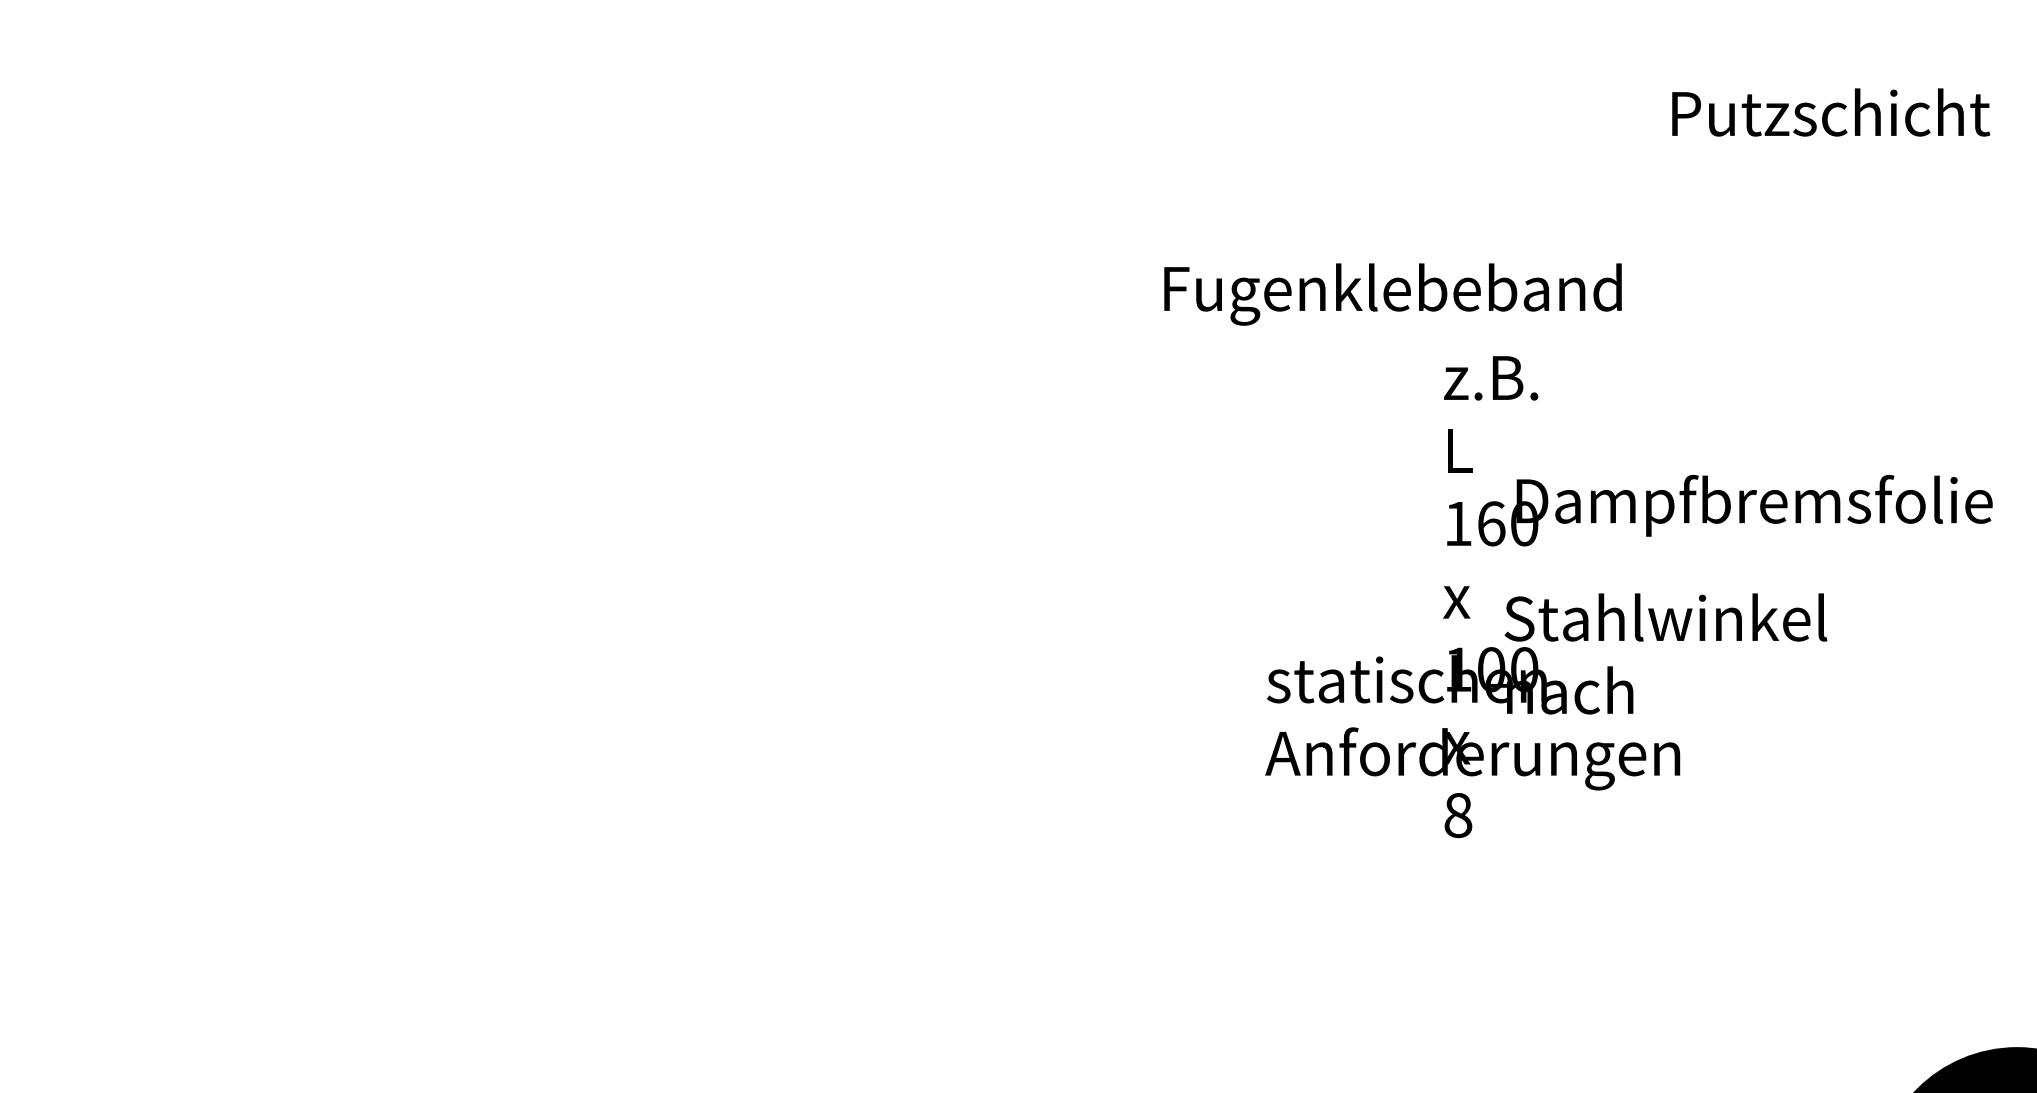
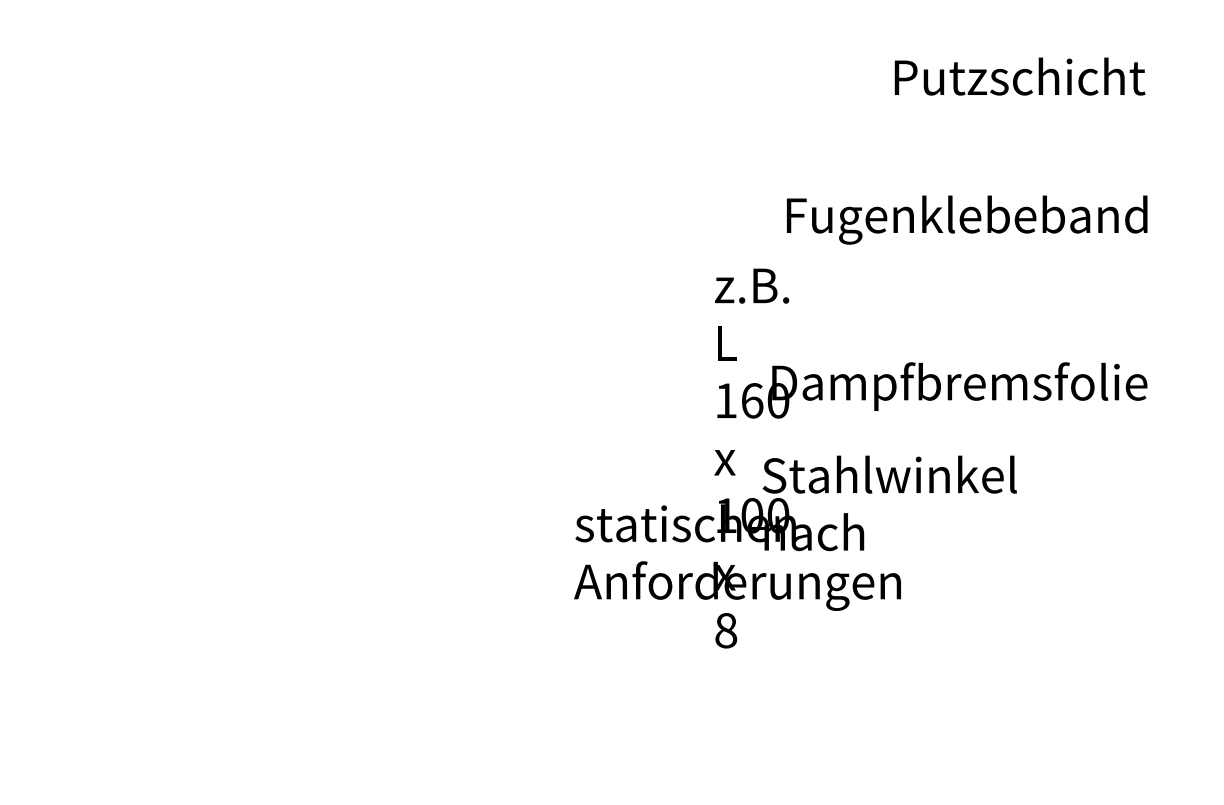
text: (1392, 294) -> (966, 220), moved

